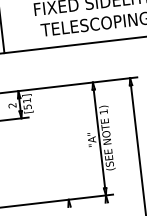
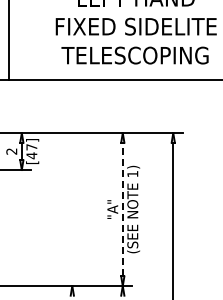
text: (27, 103) -> (31, 151), [51] -> [47]
line: (99, 138) -> (122, 209), solid -> dashed

